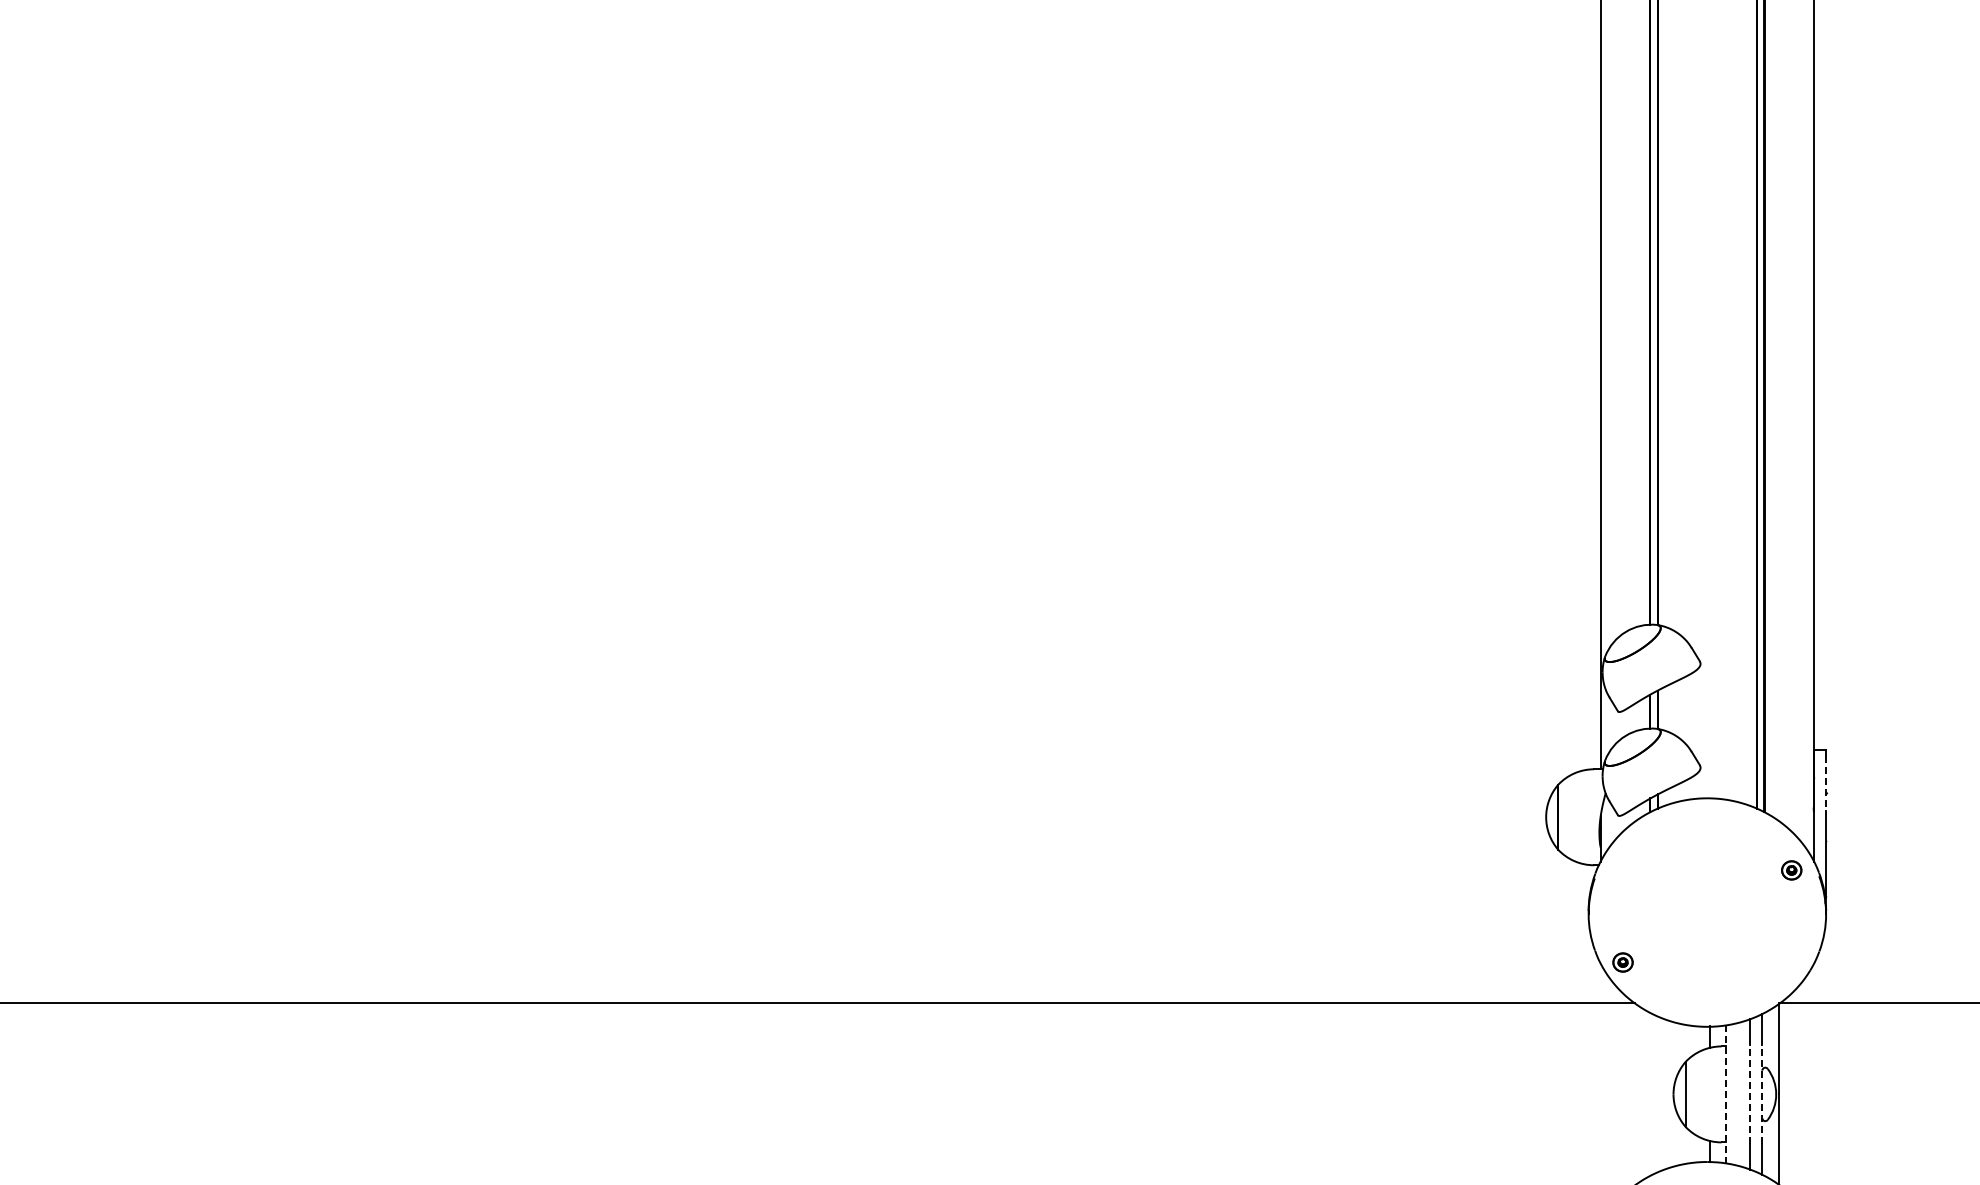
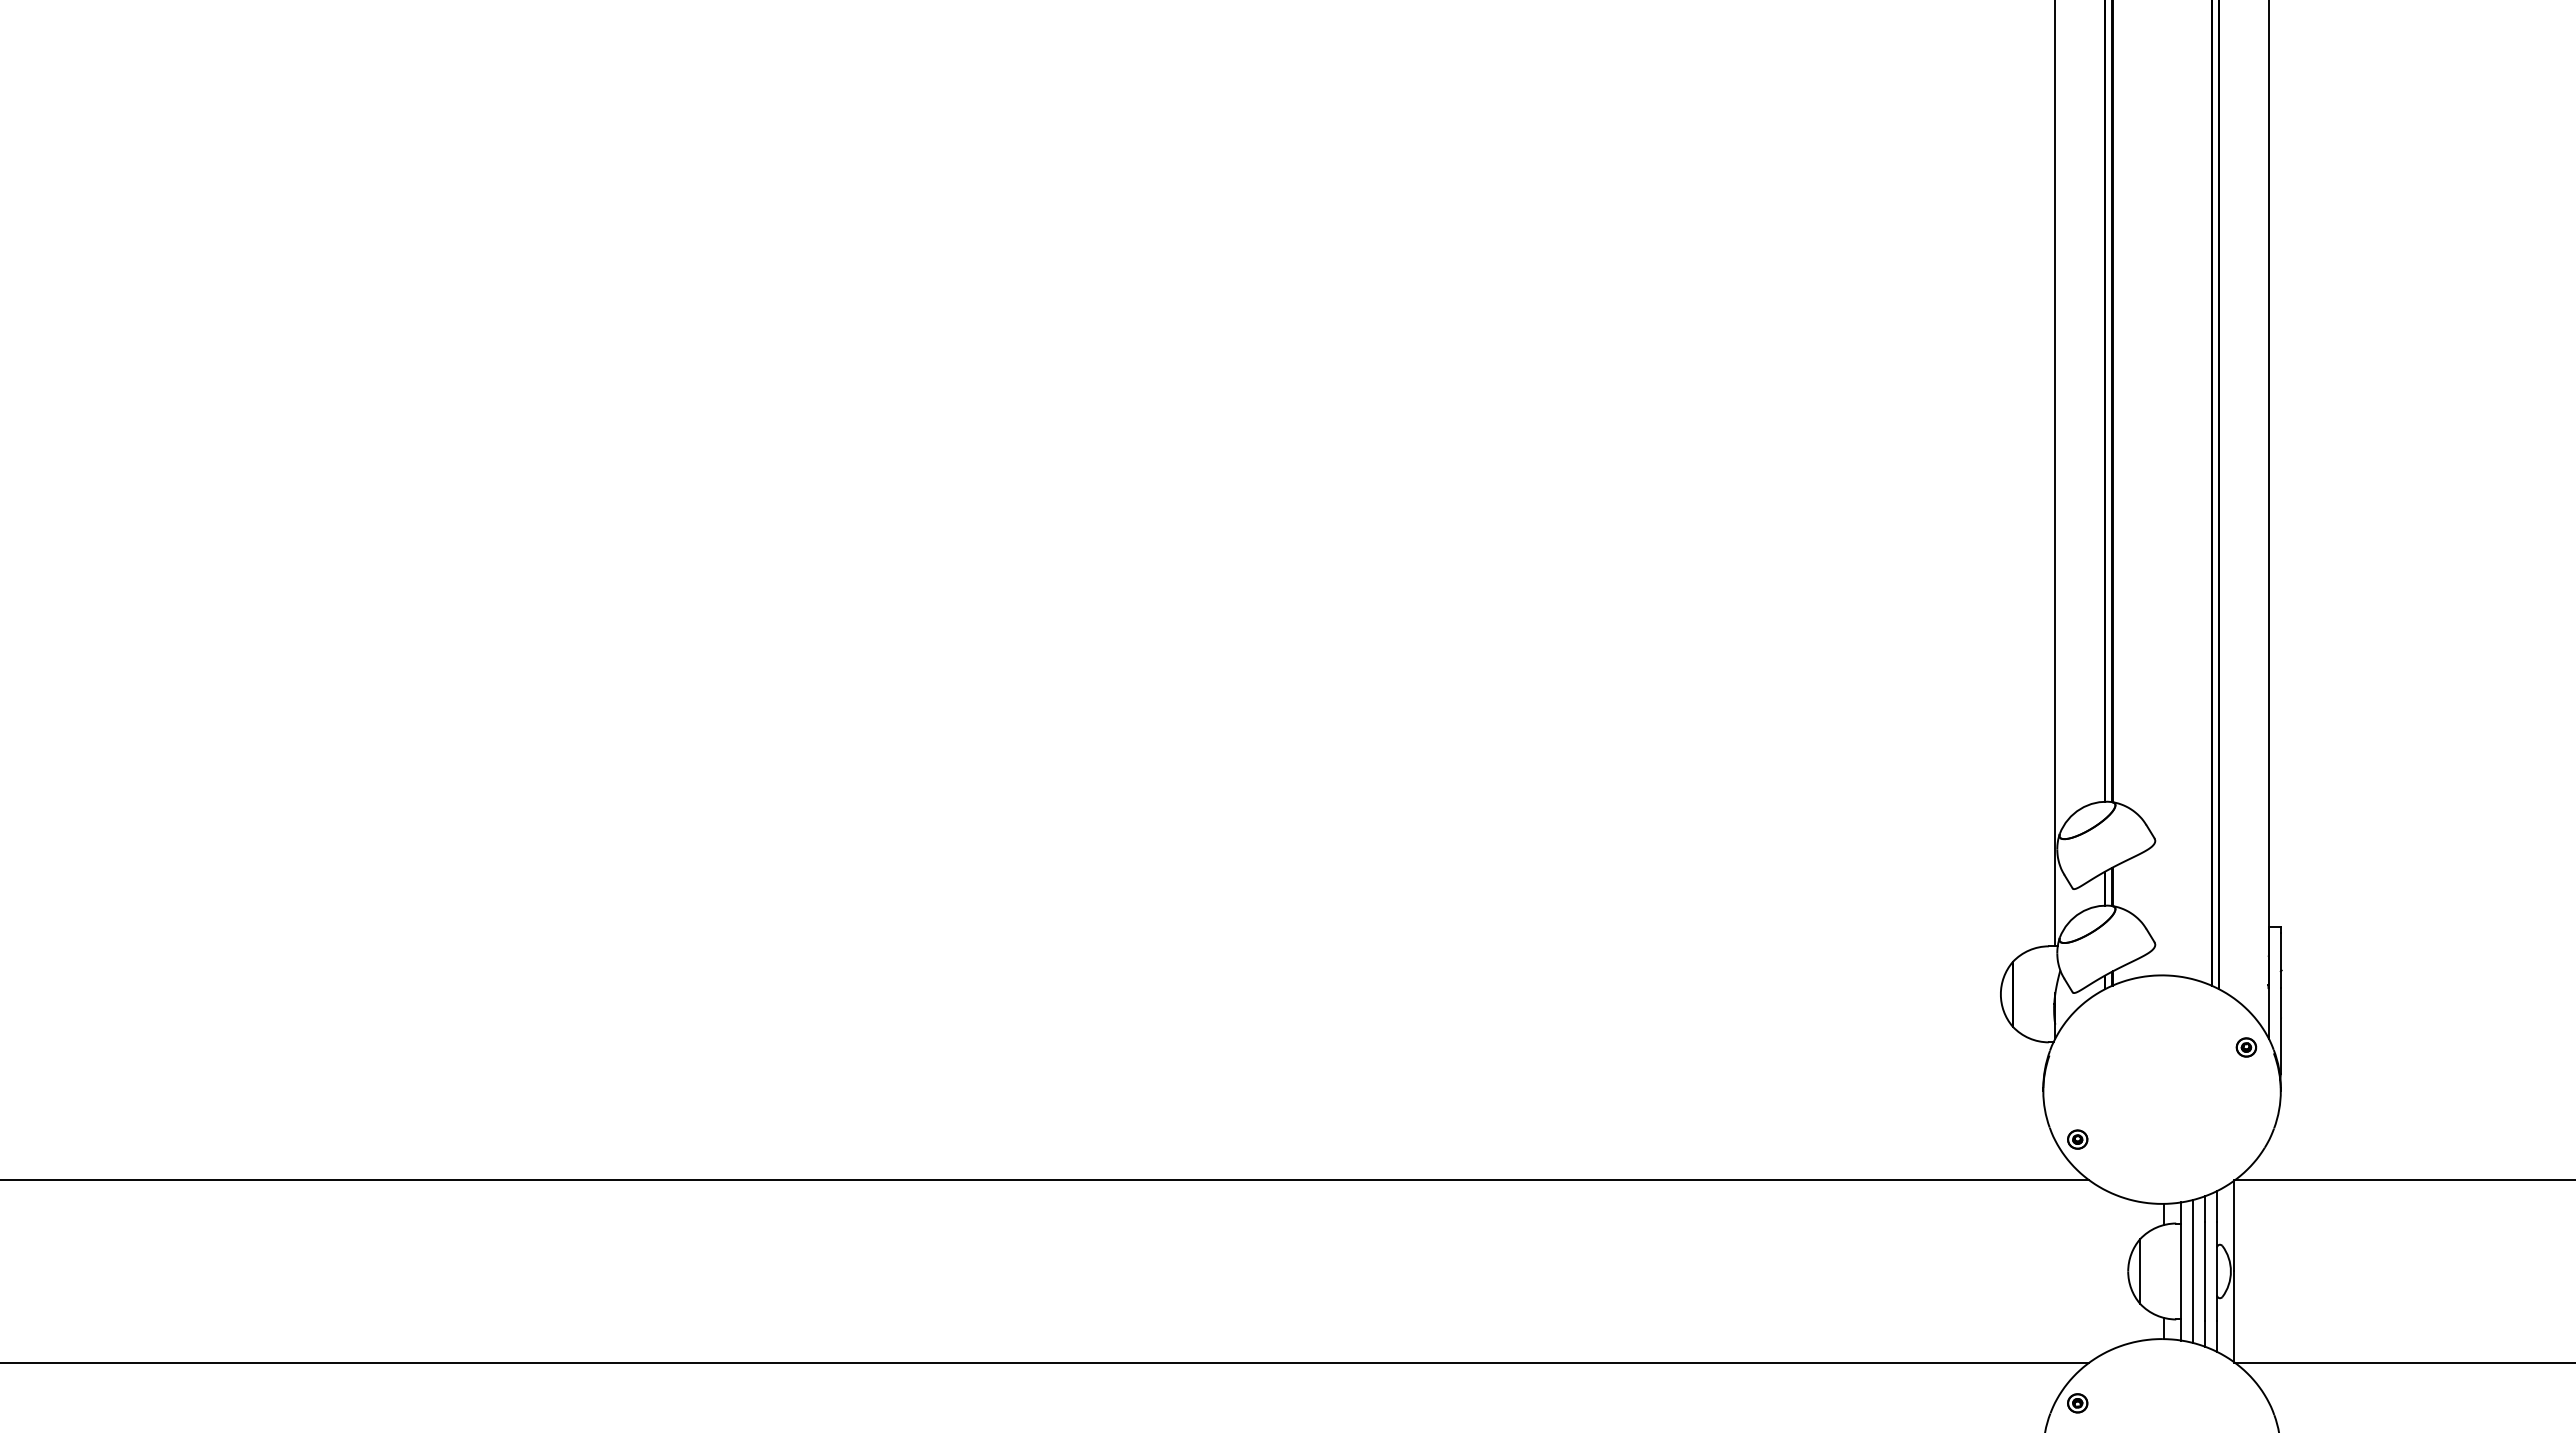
line: (1825, 783) -> (2280, 960), dashed -> solid
line: (1726, 1094) -> (2181, 1271), dashed -> solid
line: (1738, 1094) -> (2193, 1271), added
line: (1750, 1094) -> (2205, 1271), dashed -> solid
line: (1762, 1094) -> (2217, 1271), dashed -> solid

